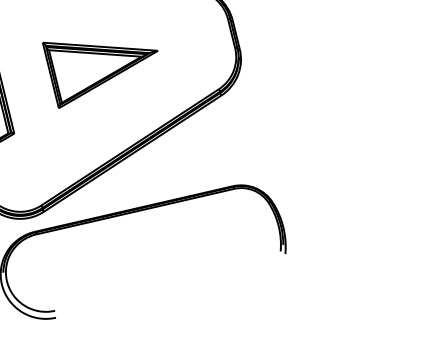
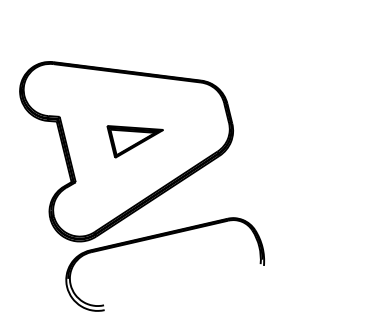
part: (98, 74) -> (134, 141), size x0.7

